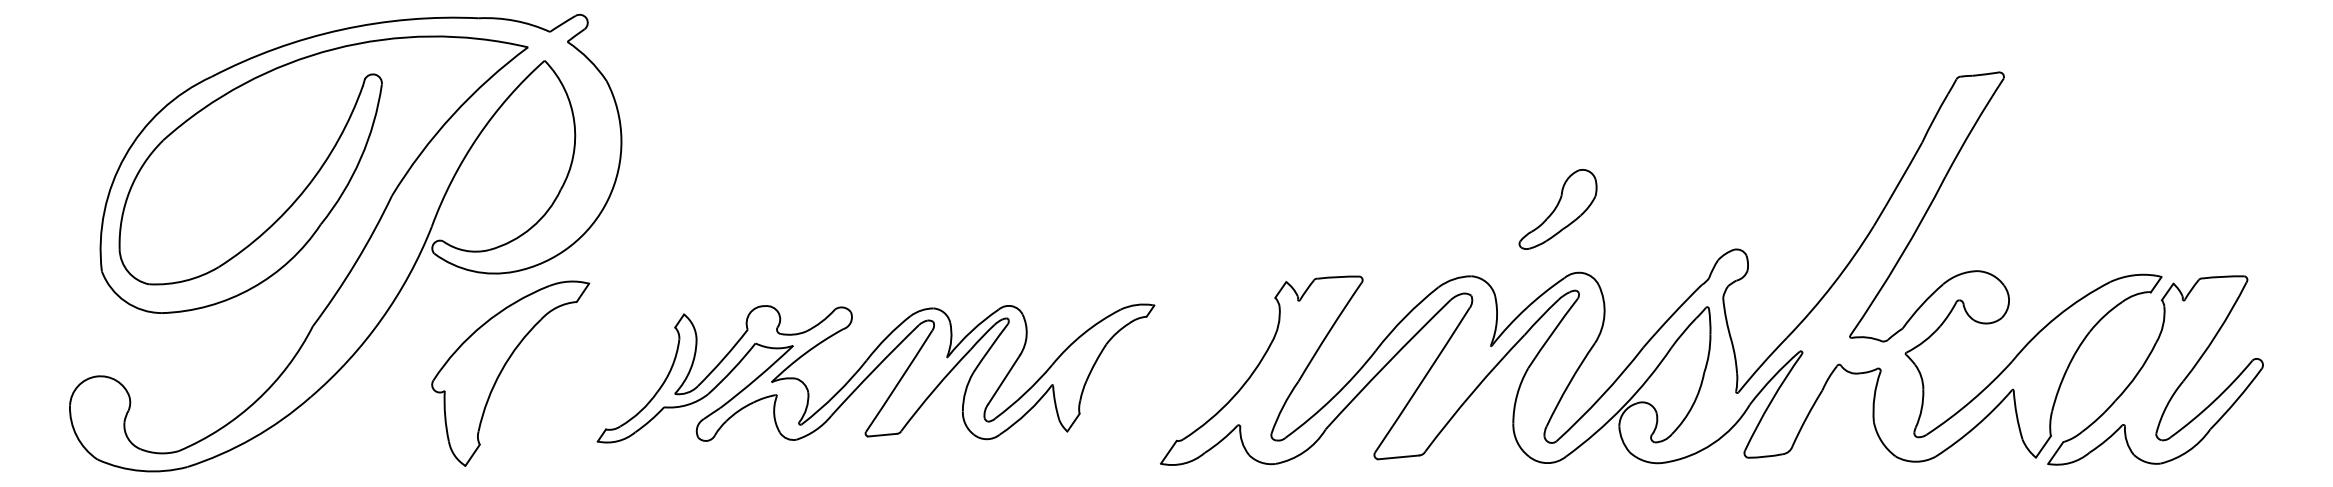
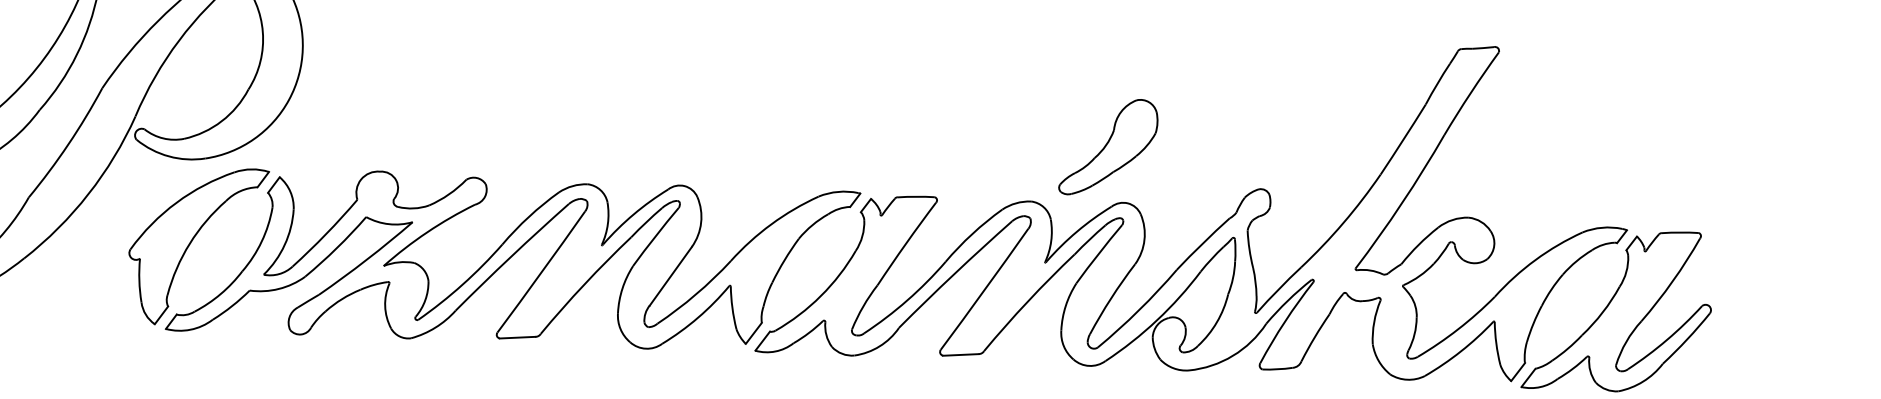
part: (1557, 209) -> (1108, 147), size x1.43
part: (875, 373) -> (512, 261), size x1.43

